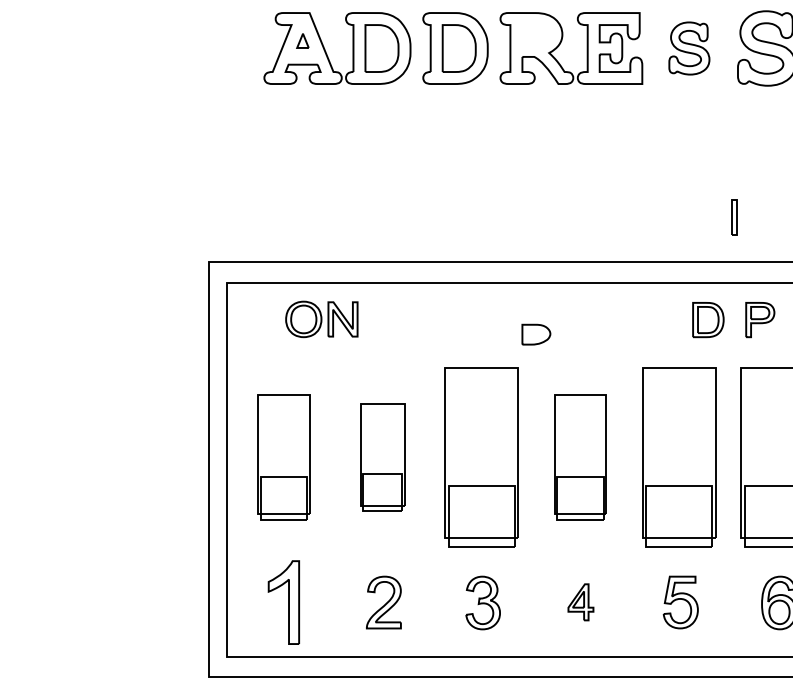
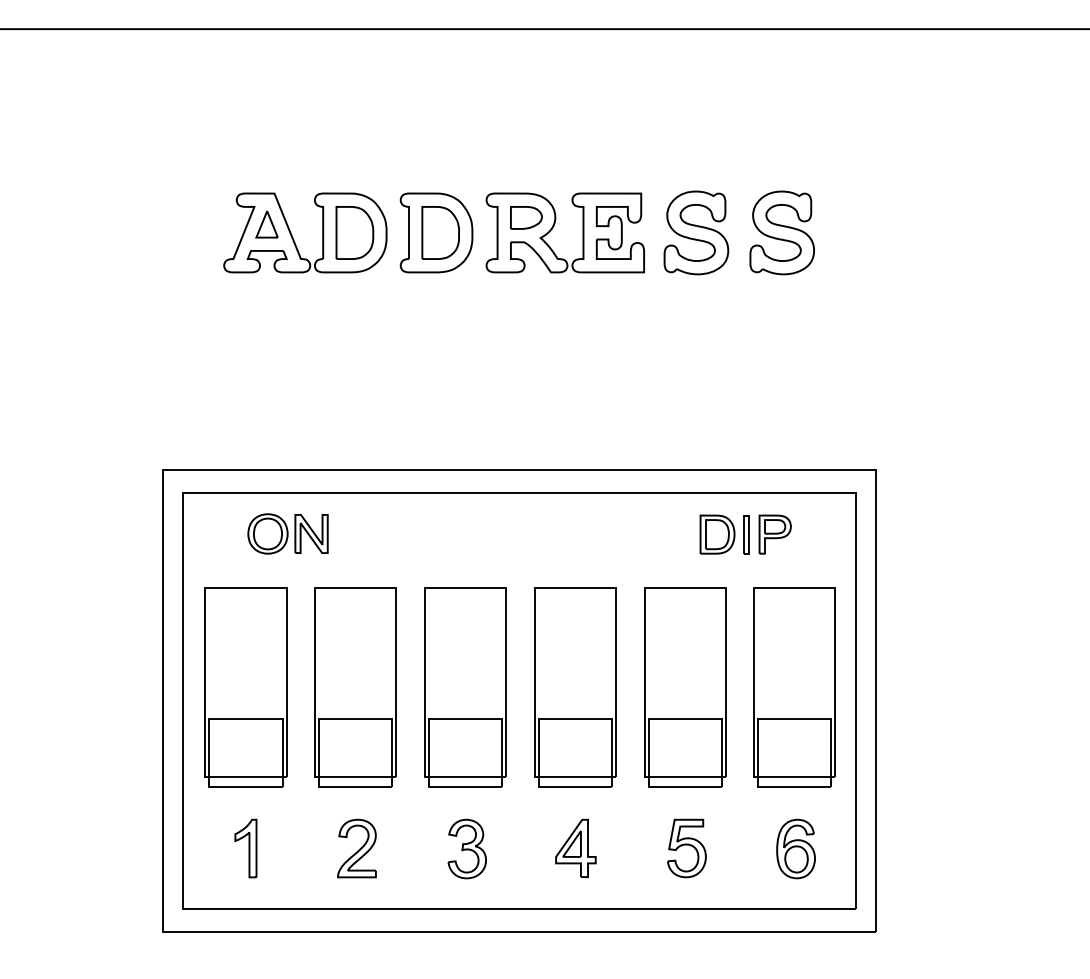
part: (302, 40) -> (266, 224), size x1.67
part: (689, 48) -> (696, 232), size x1.43
part: (734, 217) -> (746, 534), moved
part: (536, 334) -> (526, 217), moved
part: (283, 457) -> (245, 687), size x1.43
part: (382, 457) -> (355, 687), size x1.67
part: (580, 457) -> (575, 687), size x1.43
part: (580, 601) -> (575, 847), size x1.43
part: (283, 602) -> (245, 848), size x0.62

